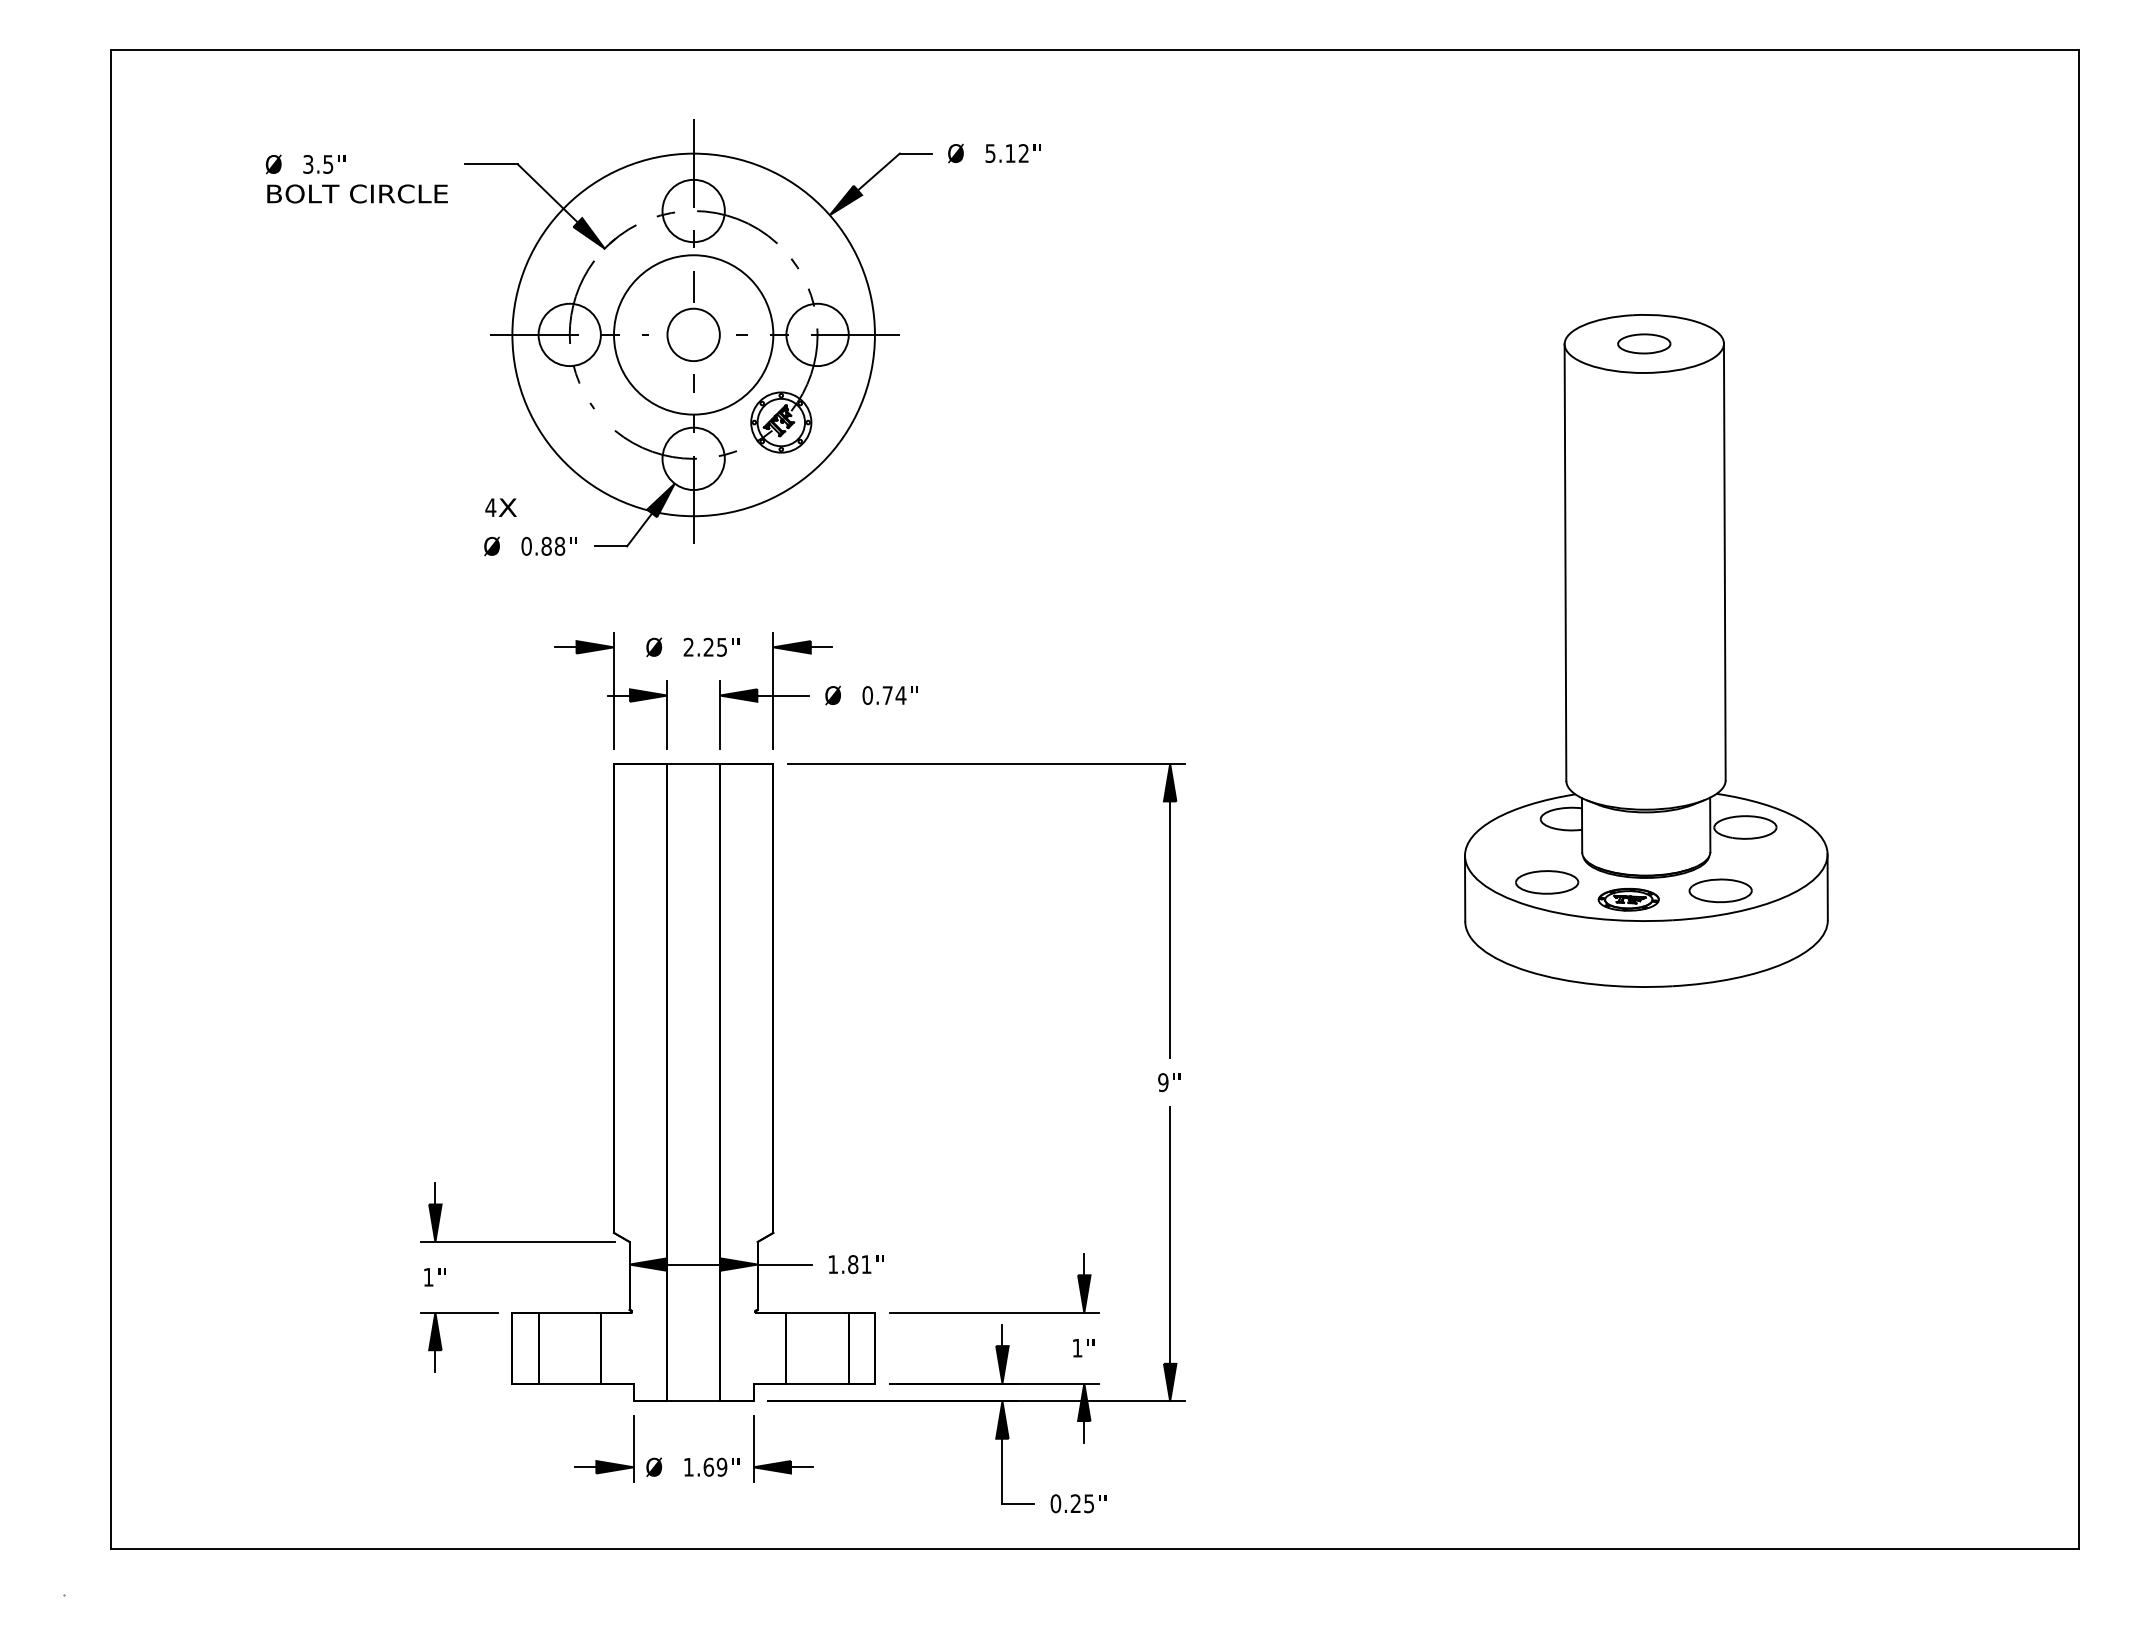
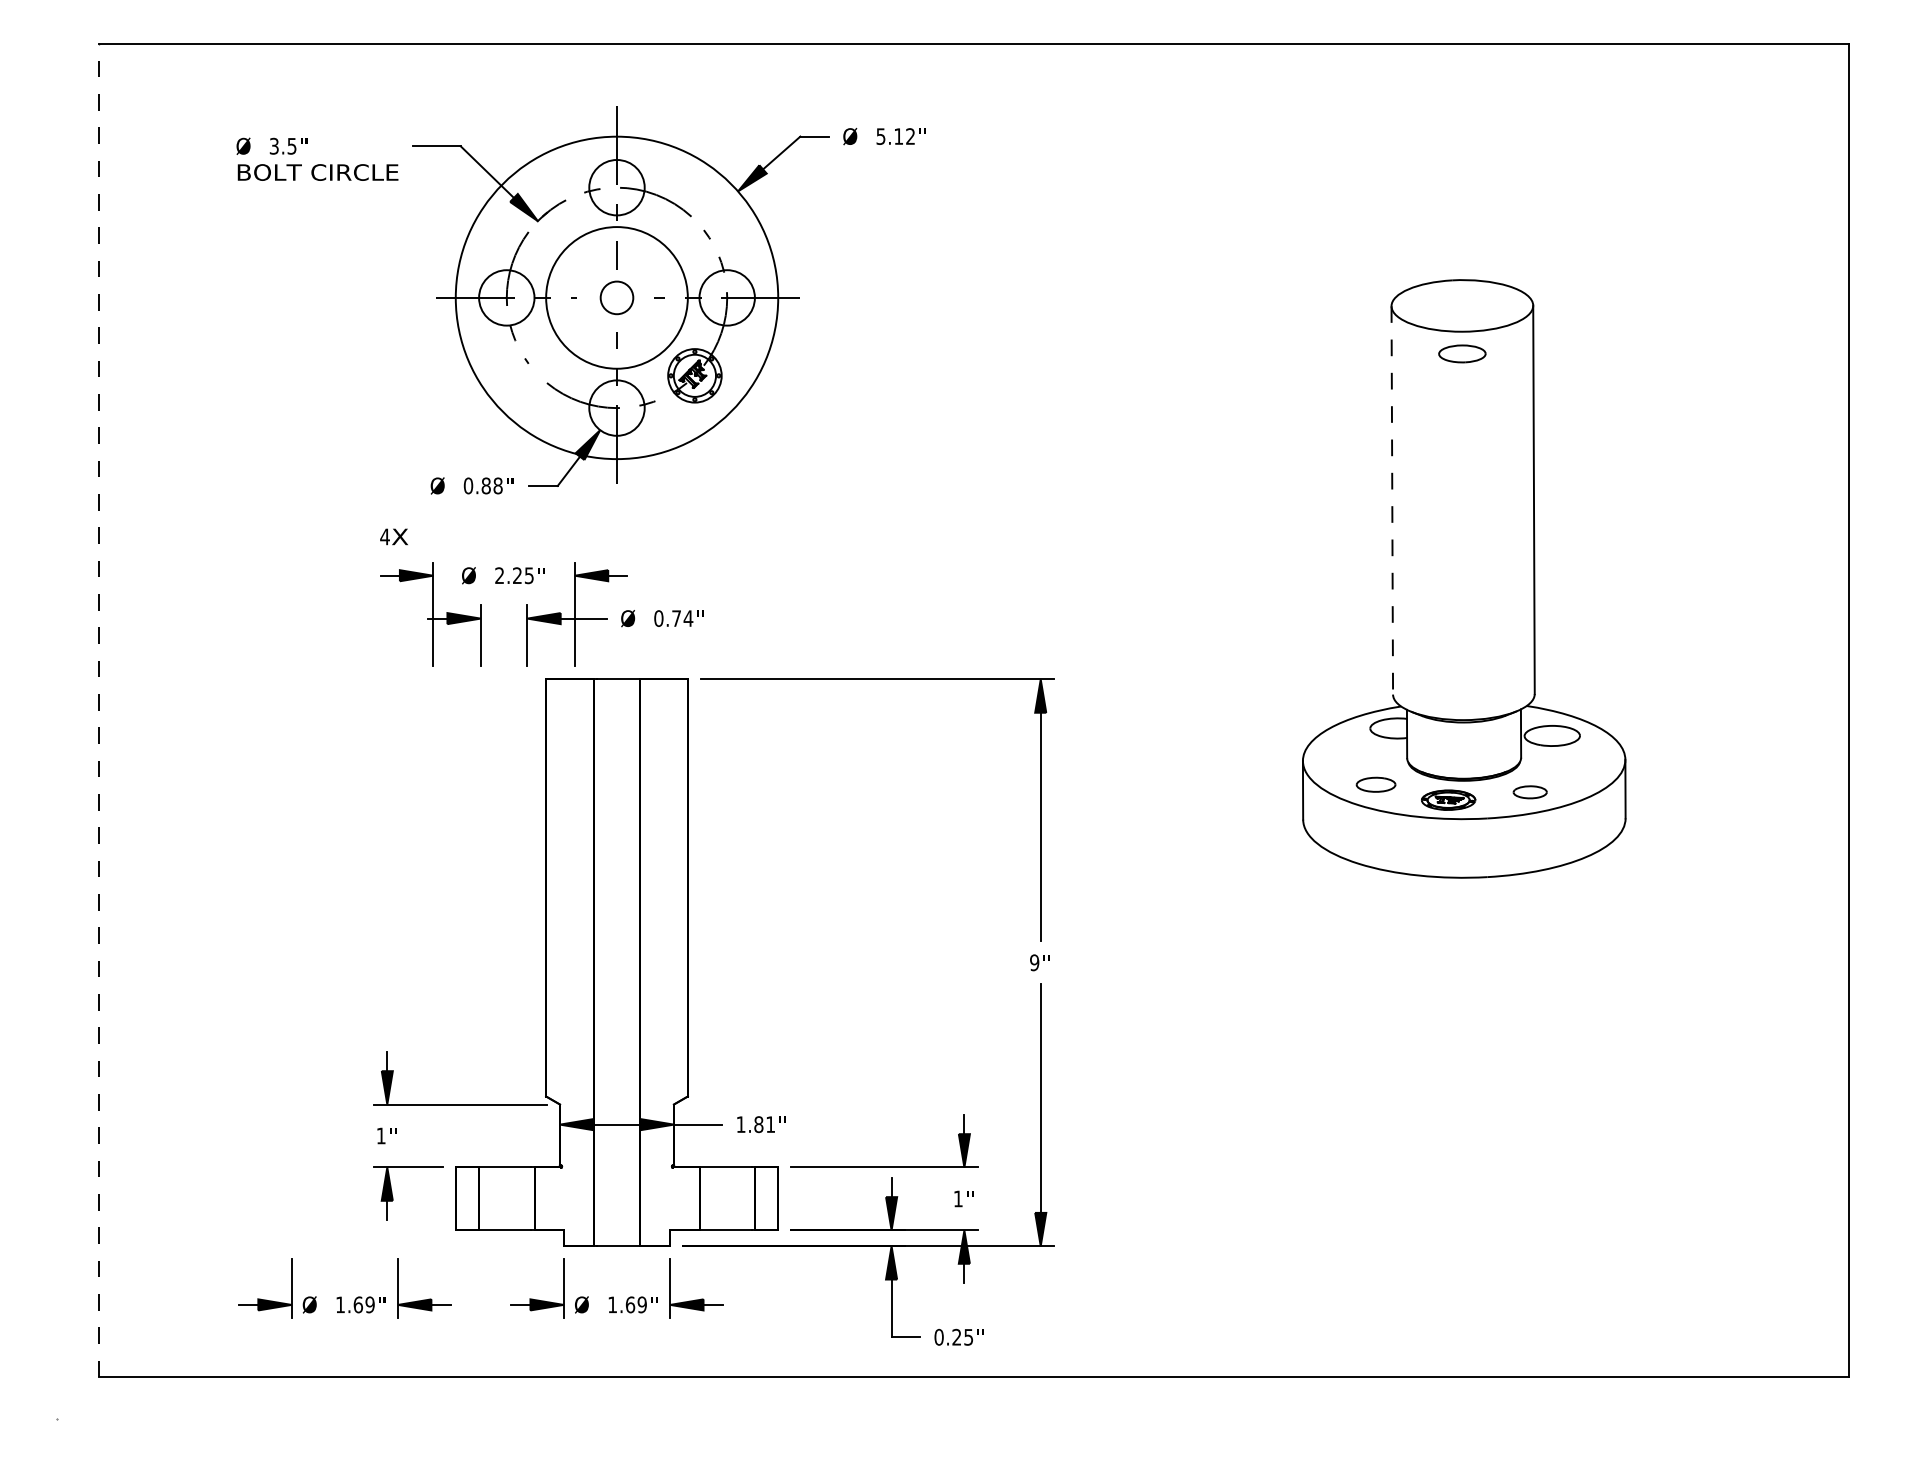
circle: (693, 334) -> (616, 297), size x0.7
part: (1644, 343) -> (1462, 353), moved
text: (500, 507) -> (393, 536), moved
line: (1565, 563) -> (1392, 501), solid -> dashed
part: (735, 690) -> (541, 614), moved
line: (111, 799) -> (99, 711), solid -> dashed
part: (1547, 882) -> (1376, 784), size x0.7
part: (1720, 890) -> (1530, 791), size x0.6
part: (384, 1458) -> (342, 1297), added

